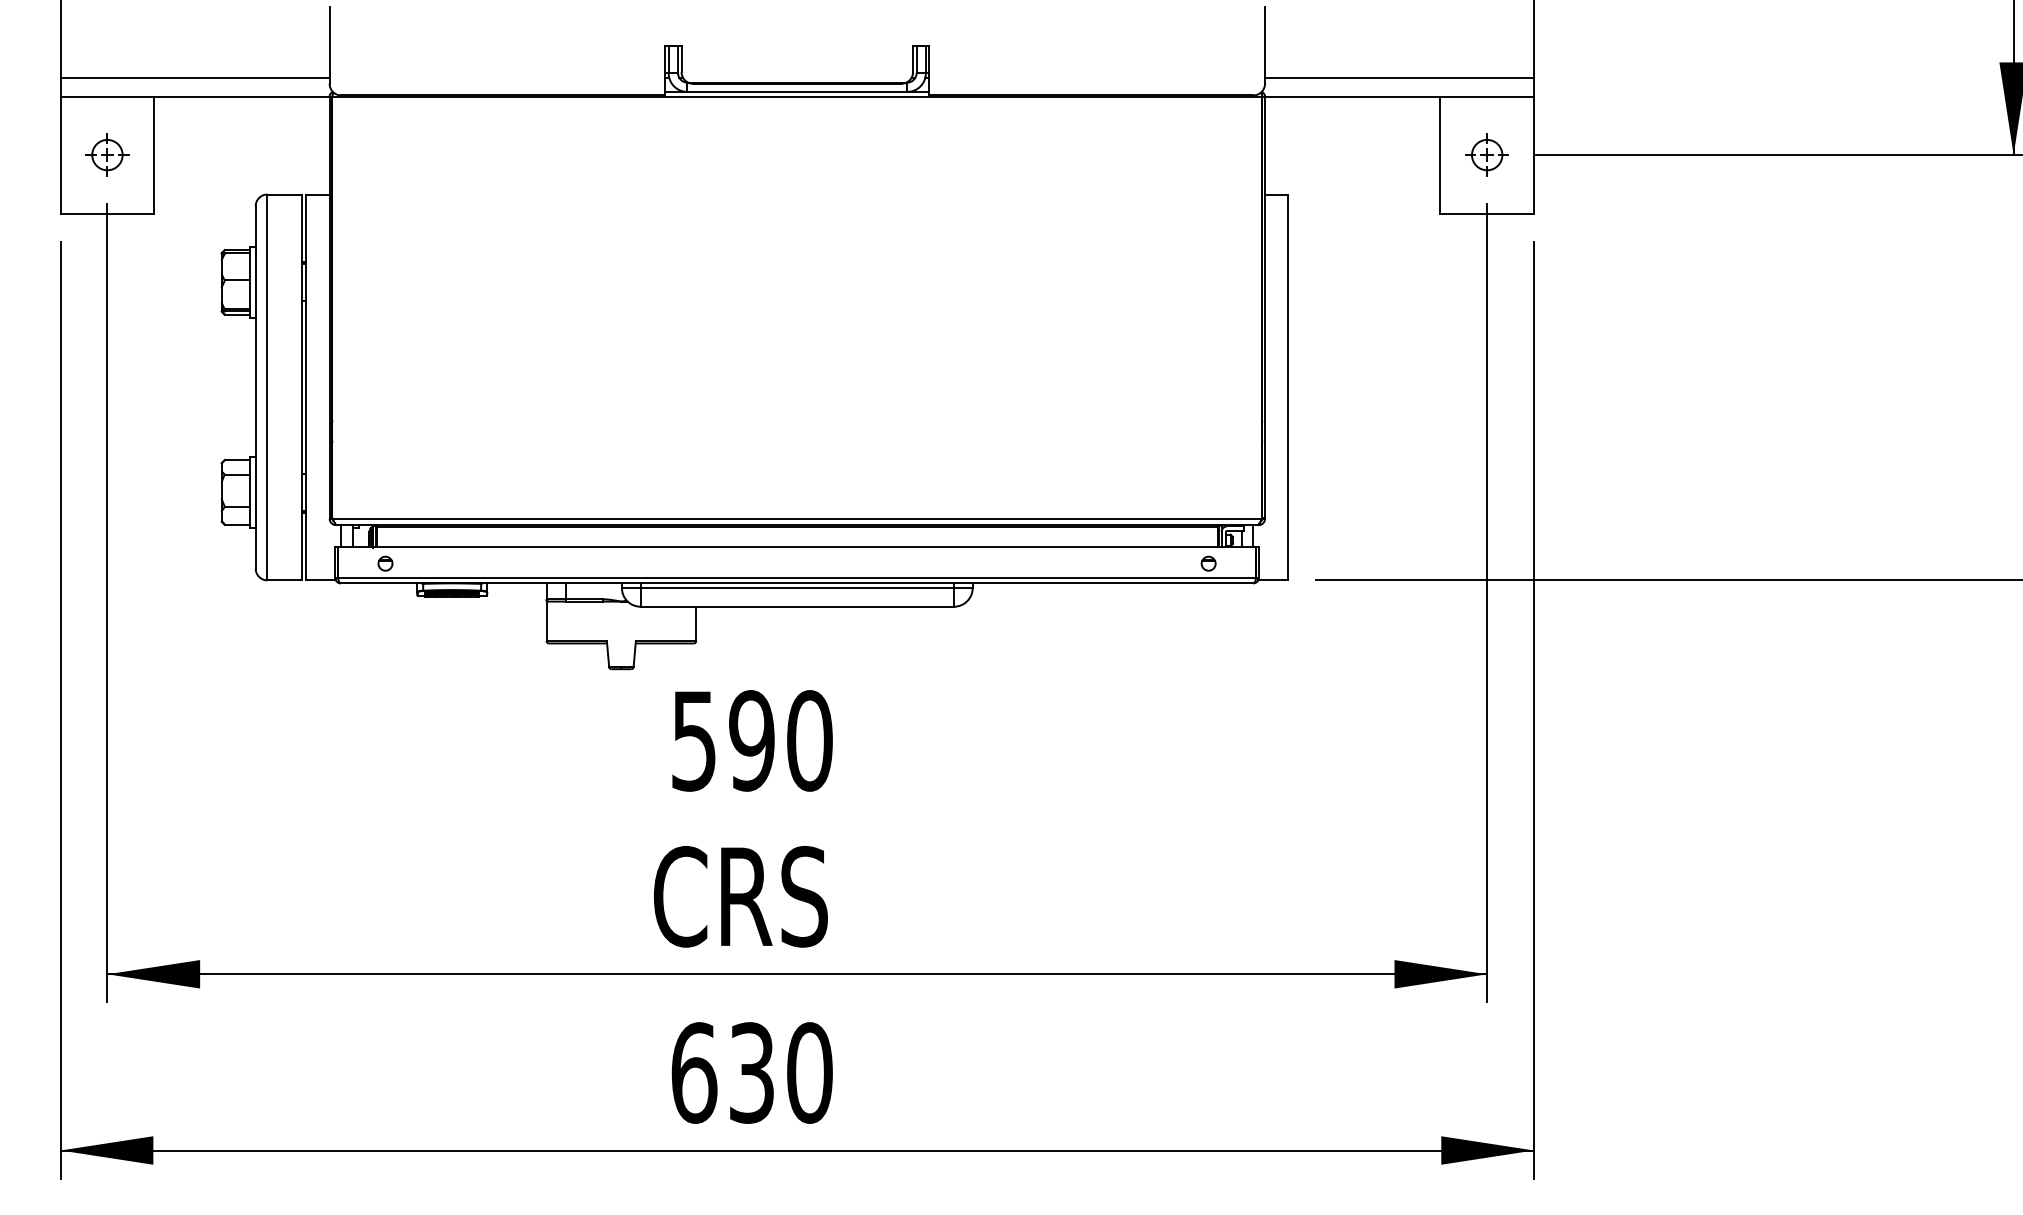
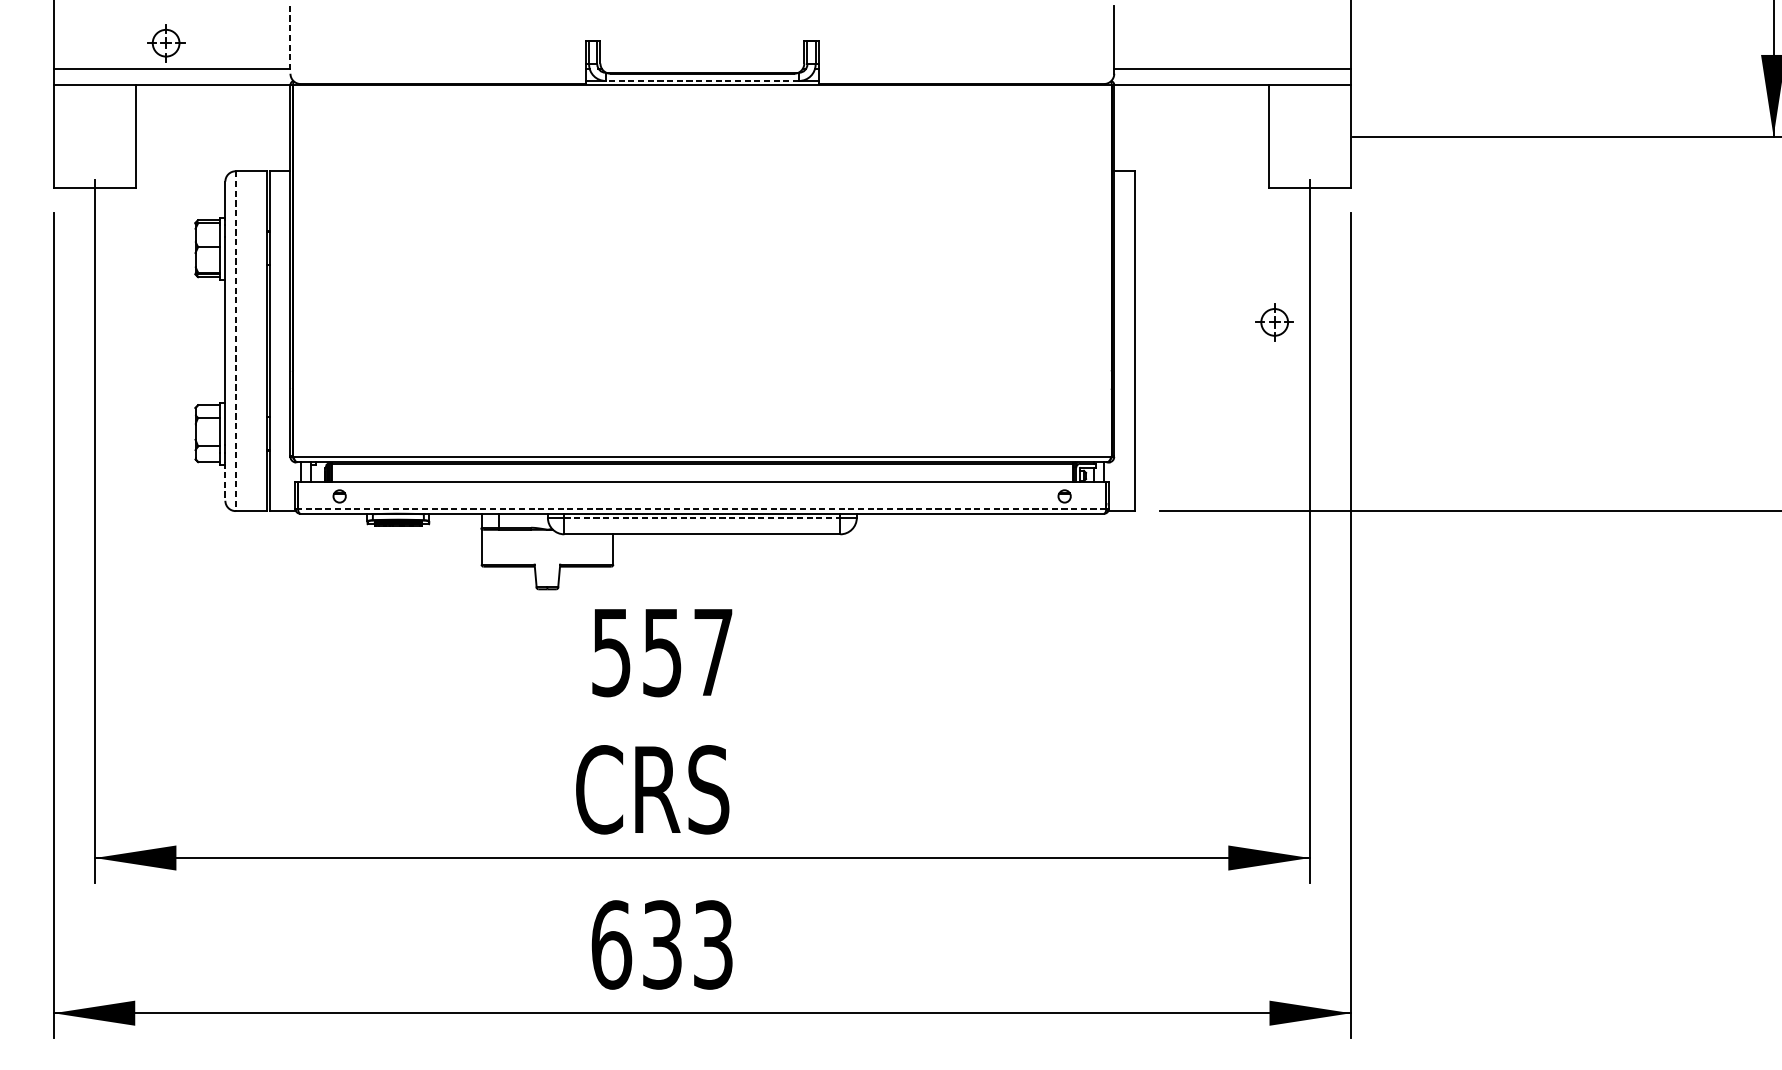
line: (329, 45) -> (290, 40), solid -> dashed
line: (797, 91) -> (702, 80), solid -> dashed
part: (107, 154) -> (166, 42), moved
part: (1486, 154) -> (1274, 321), moved
line: (267, 387) -> (235, 341), solid -> dashed
line: (255, 546) -> (225, 481), solid -> dashed
line: (797, 577) -> (702, 508), solid -> dashed
line: (797, 588) -> (702, 518), solid -> dashed
text: (780, 740) -> (687, 652), 590 -> 557
text: (809, 1072) -> (713, 944), 630 -> 633

